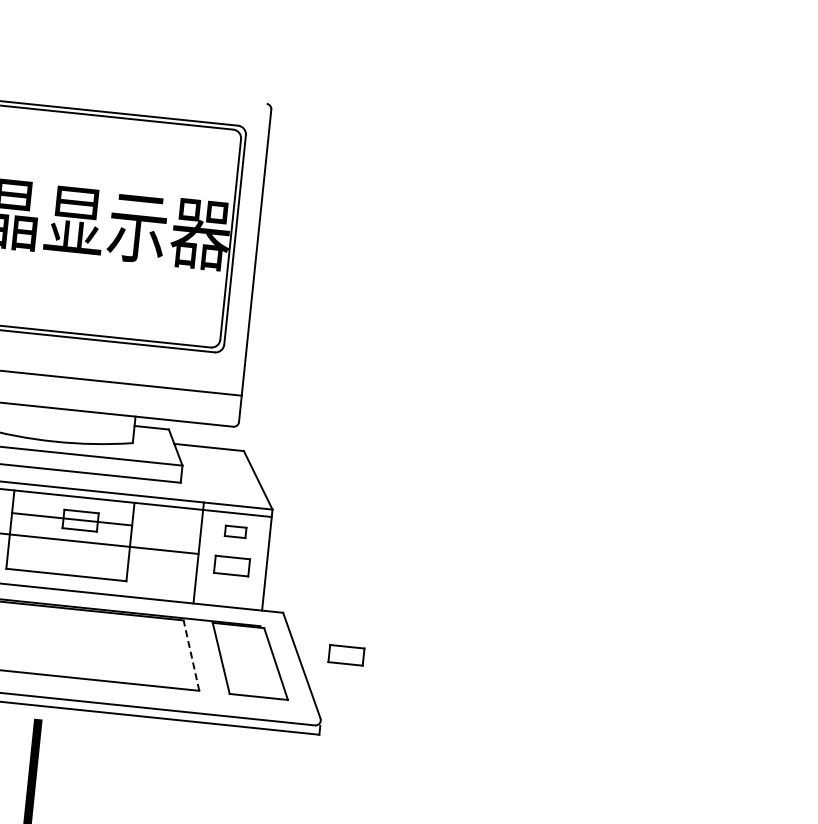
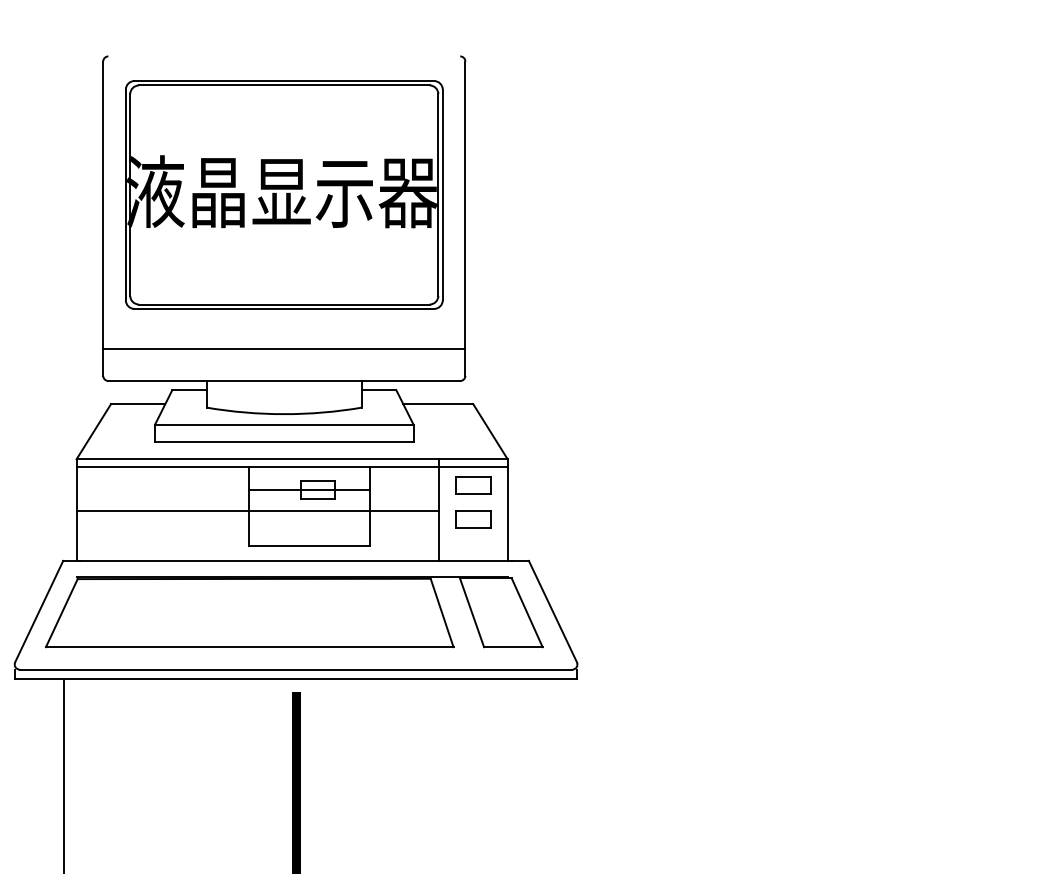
part: (235, 532) -> (473, 485), size x1.67
line: (190, 655) -> (441, 612), dashed -> solid
part: (346, 655) -> (596, 596), removed

